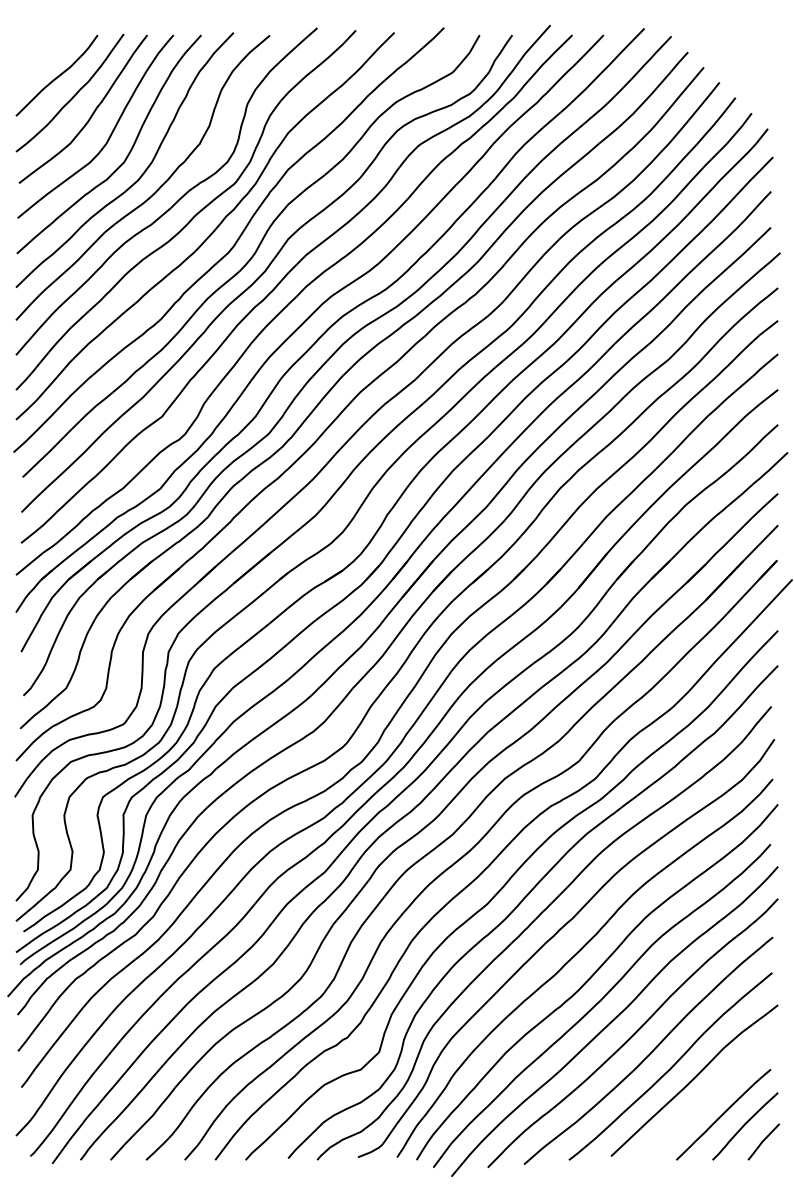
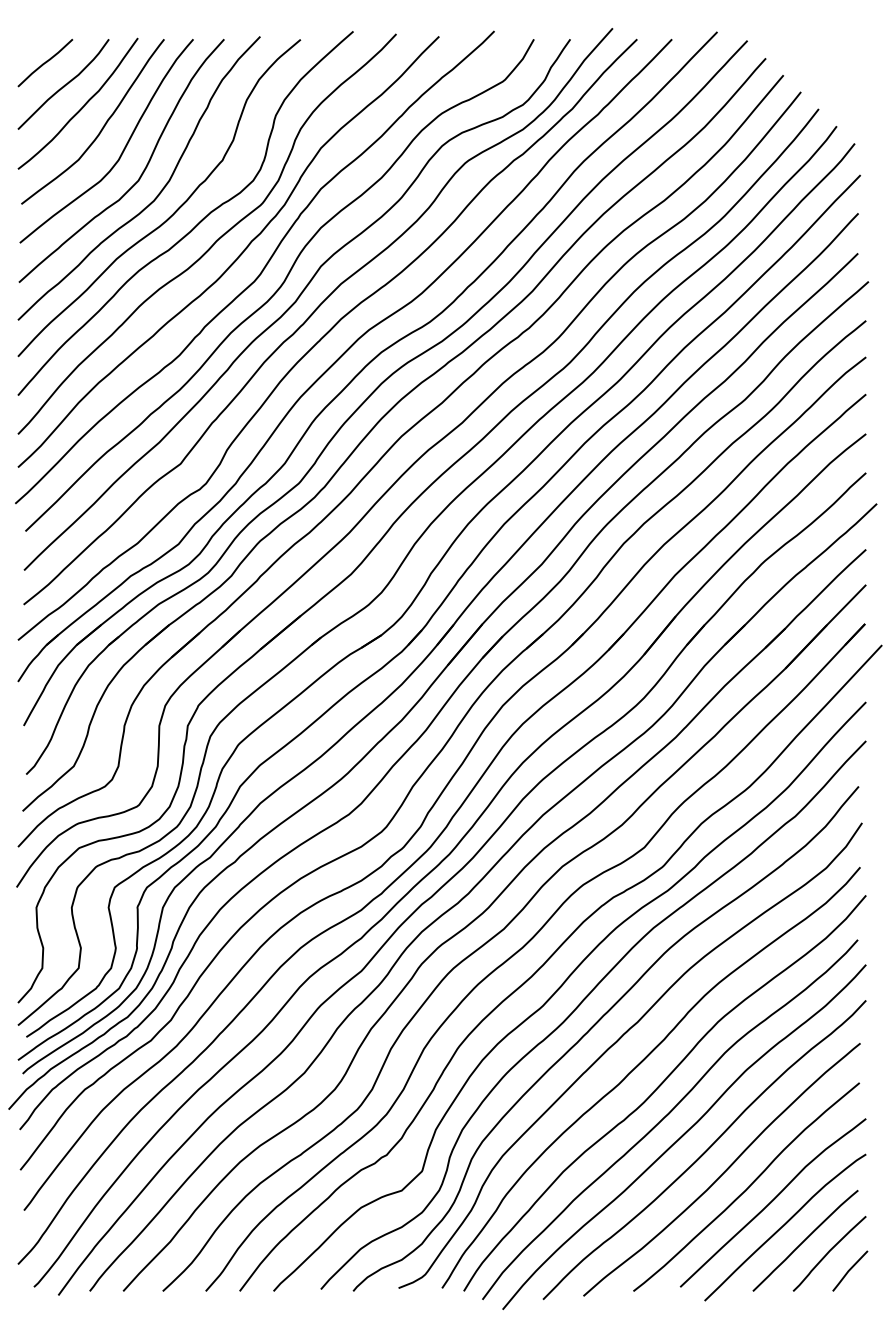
line: (40, 56) -> (45, 63), added
curve: (704, 1101) -> (784, 1226), added

